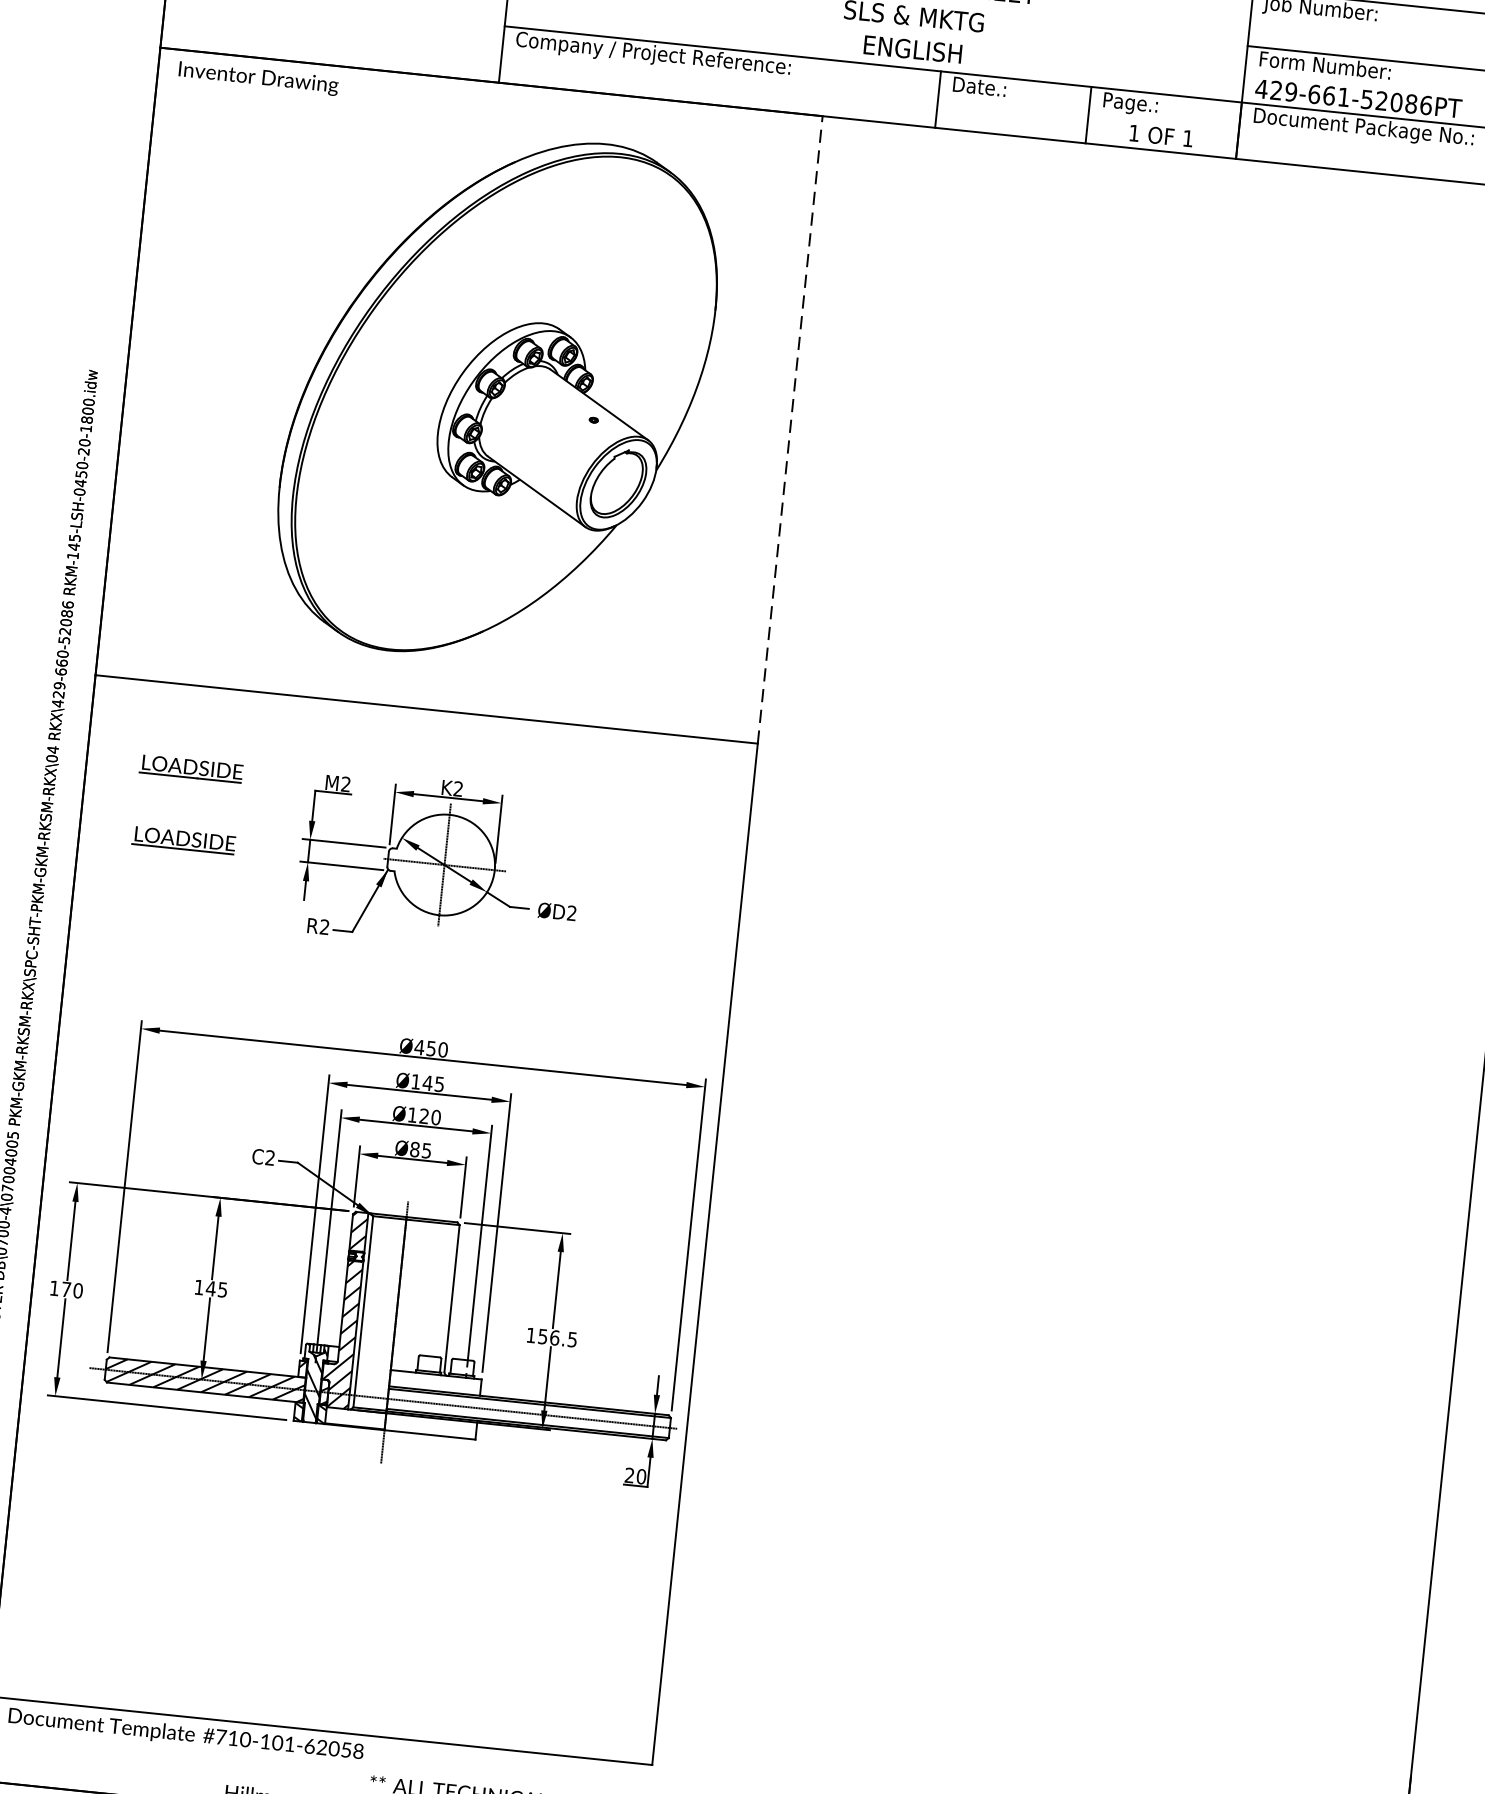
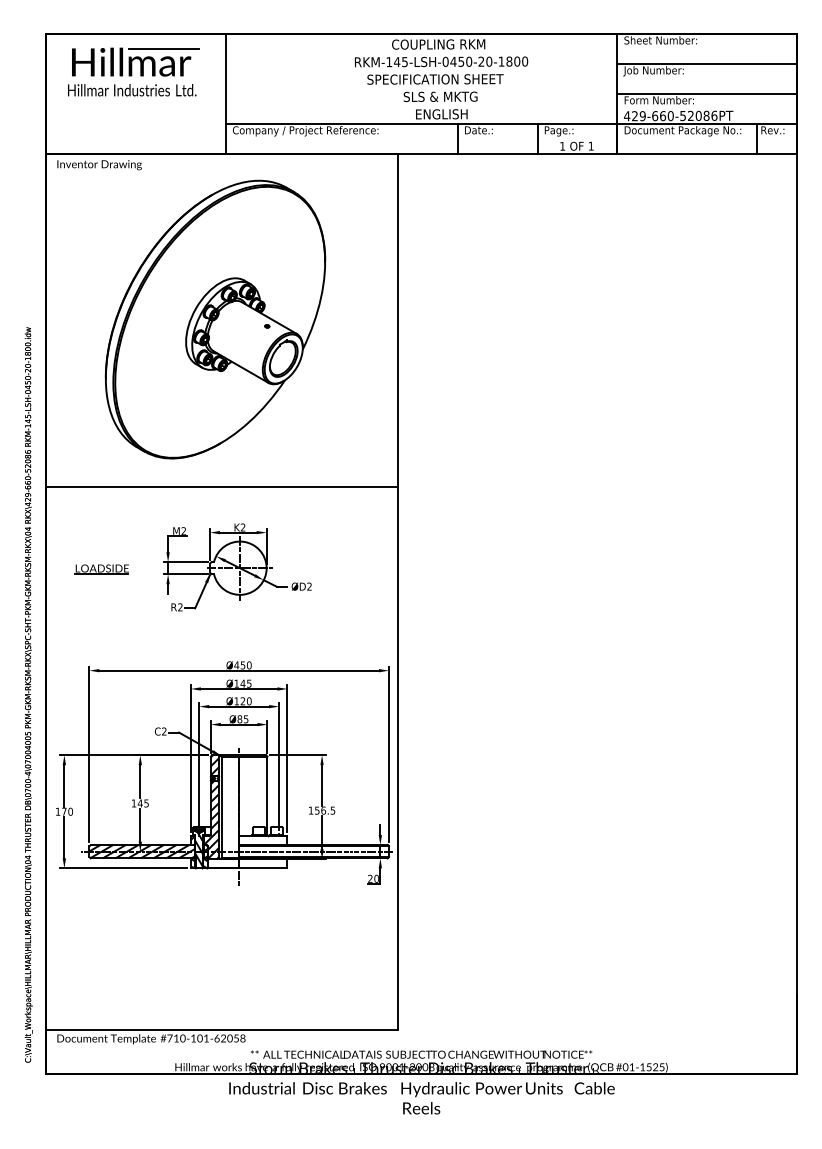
text: (1343, 98) -> (670, 116), 429-661-52086PT -> 429-660-52086PT
part: (497, 397) -> (215, 319), moved
line: (789, 429) -> (397, 320), dashed -> solid
part: (190, 768) -> (101, 531), removed

